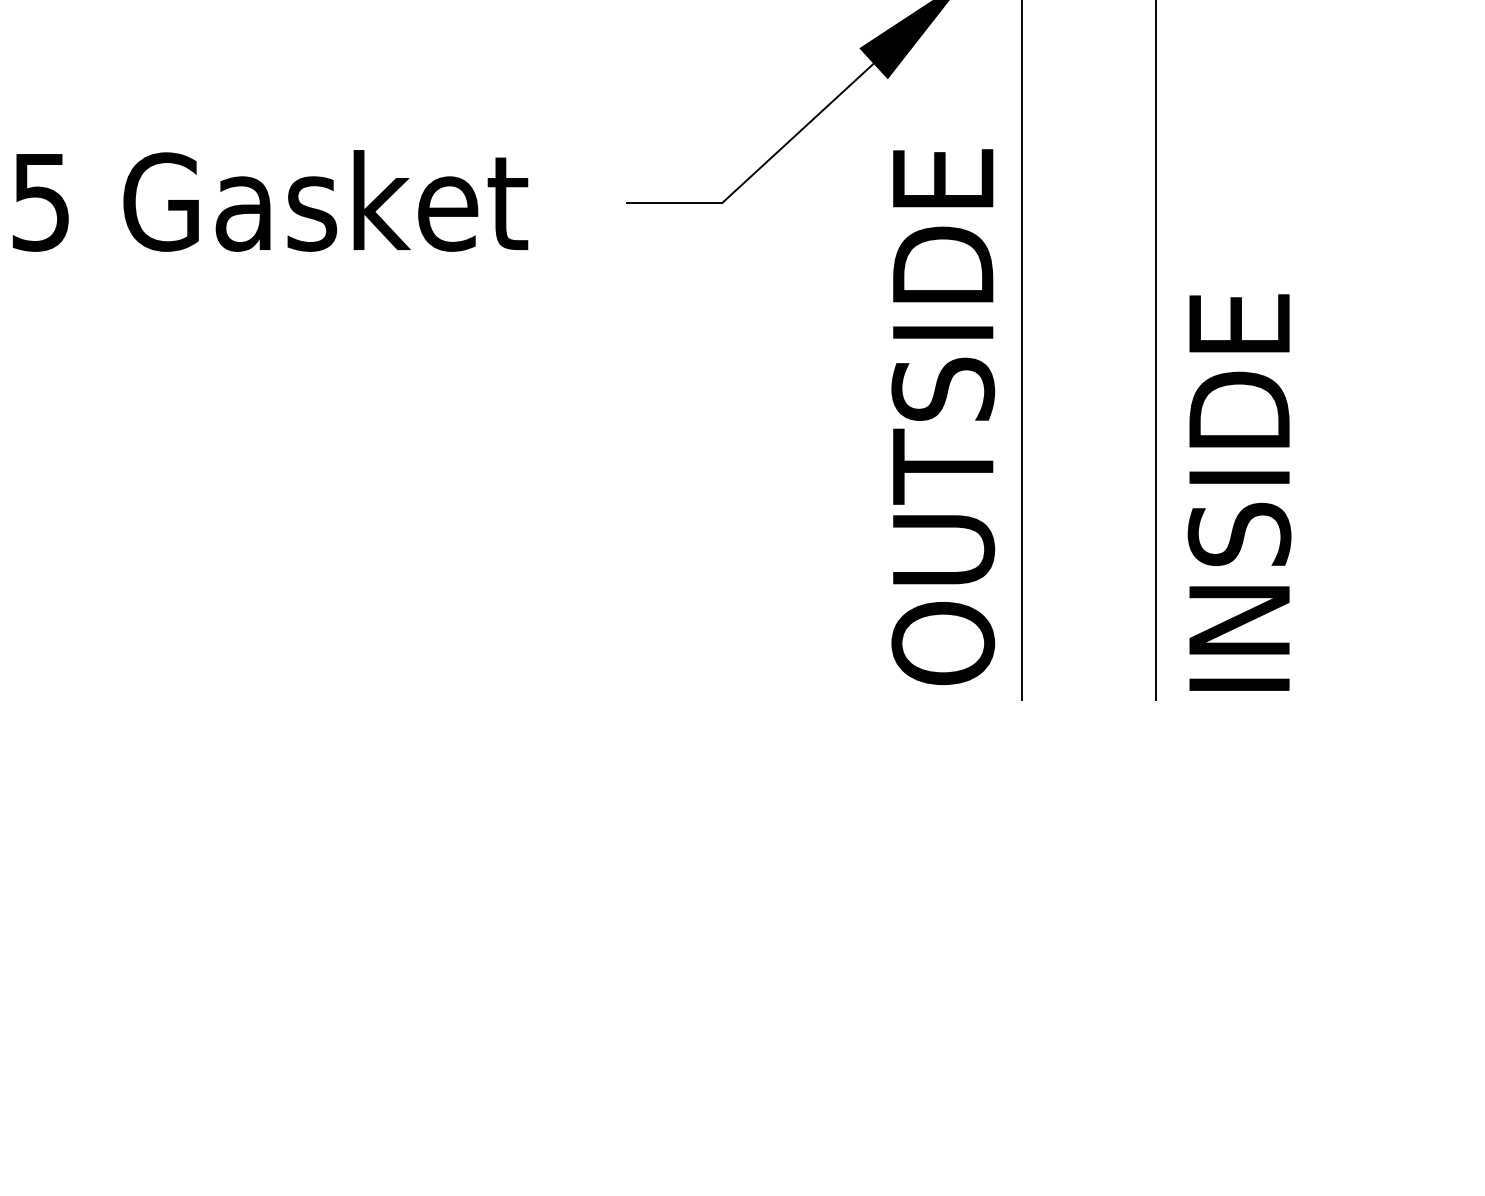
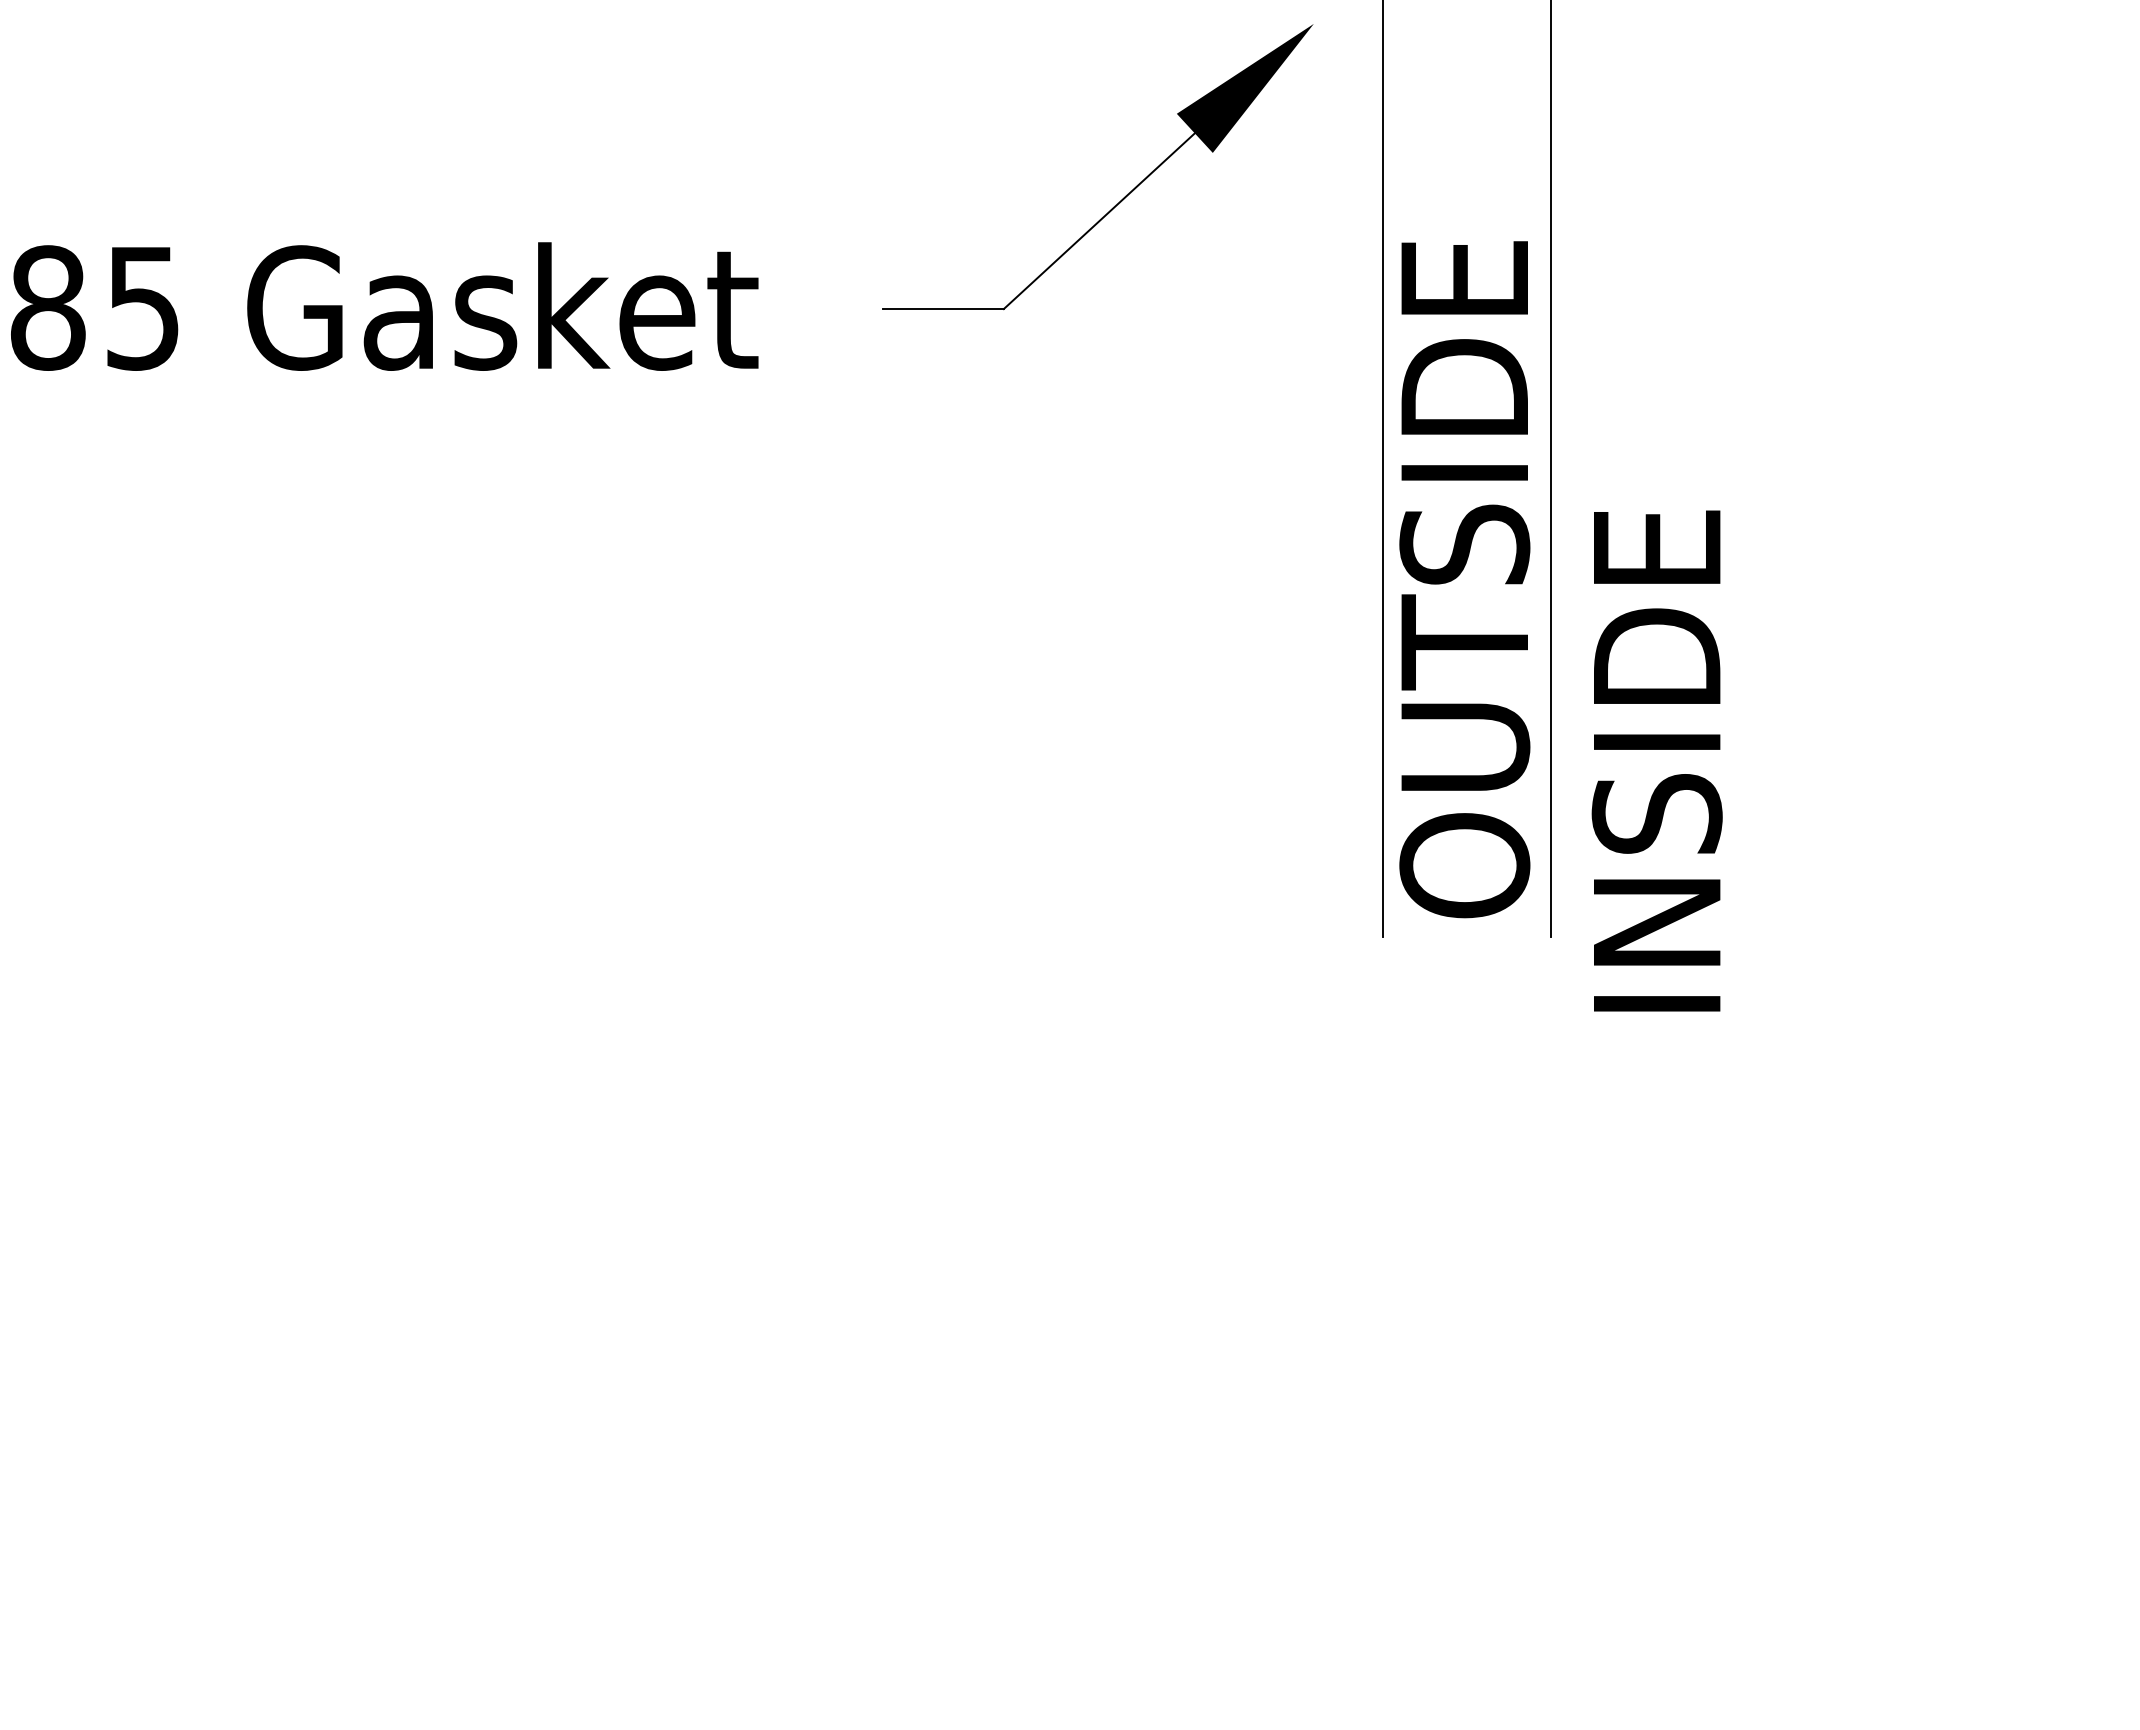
text: (942, 416) -> (1464, 579), moved
text: (1239, 492) -> (1656, 760), moved

